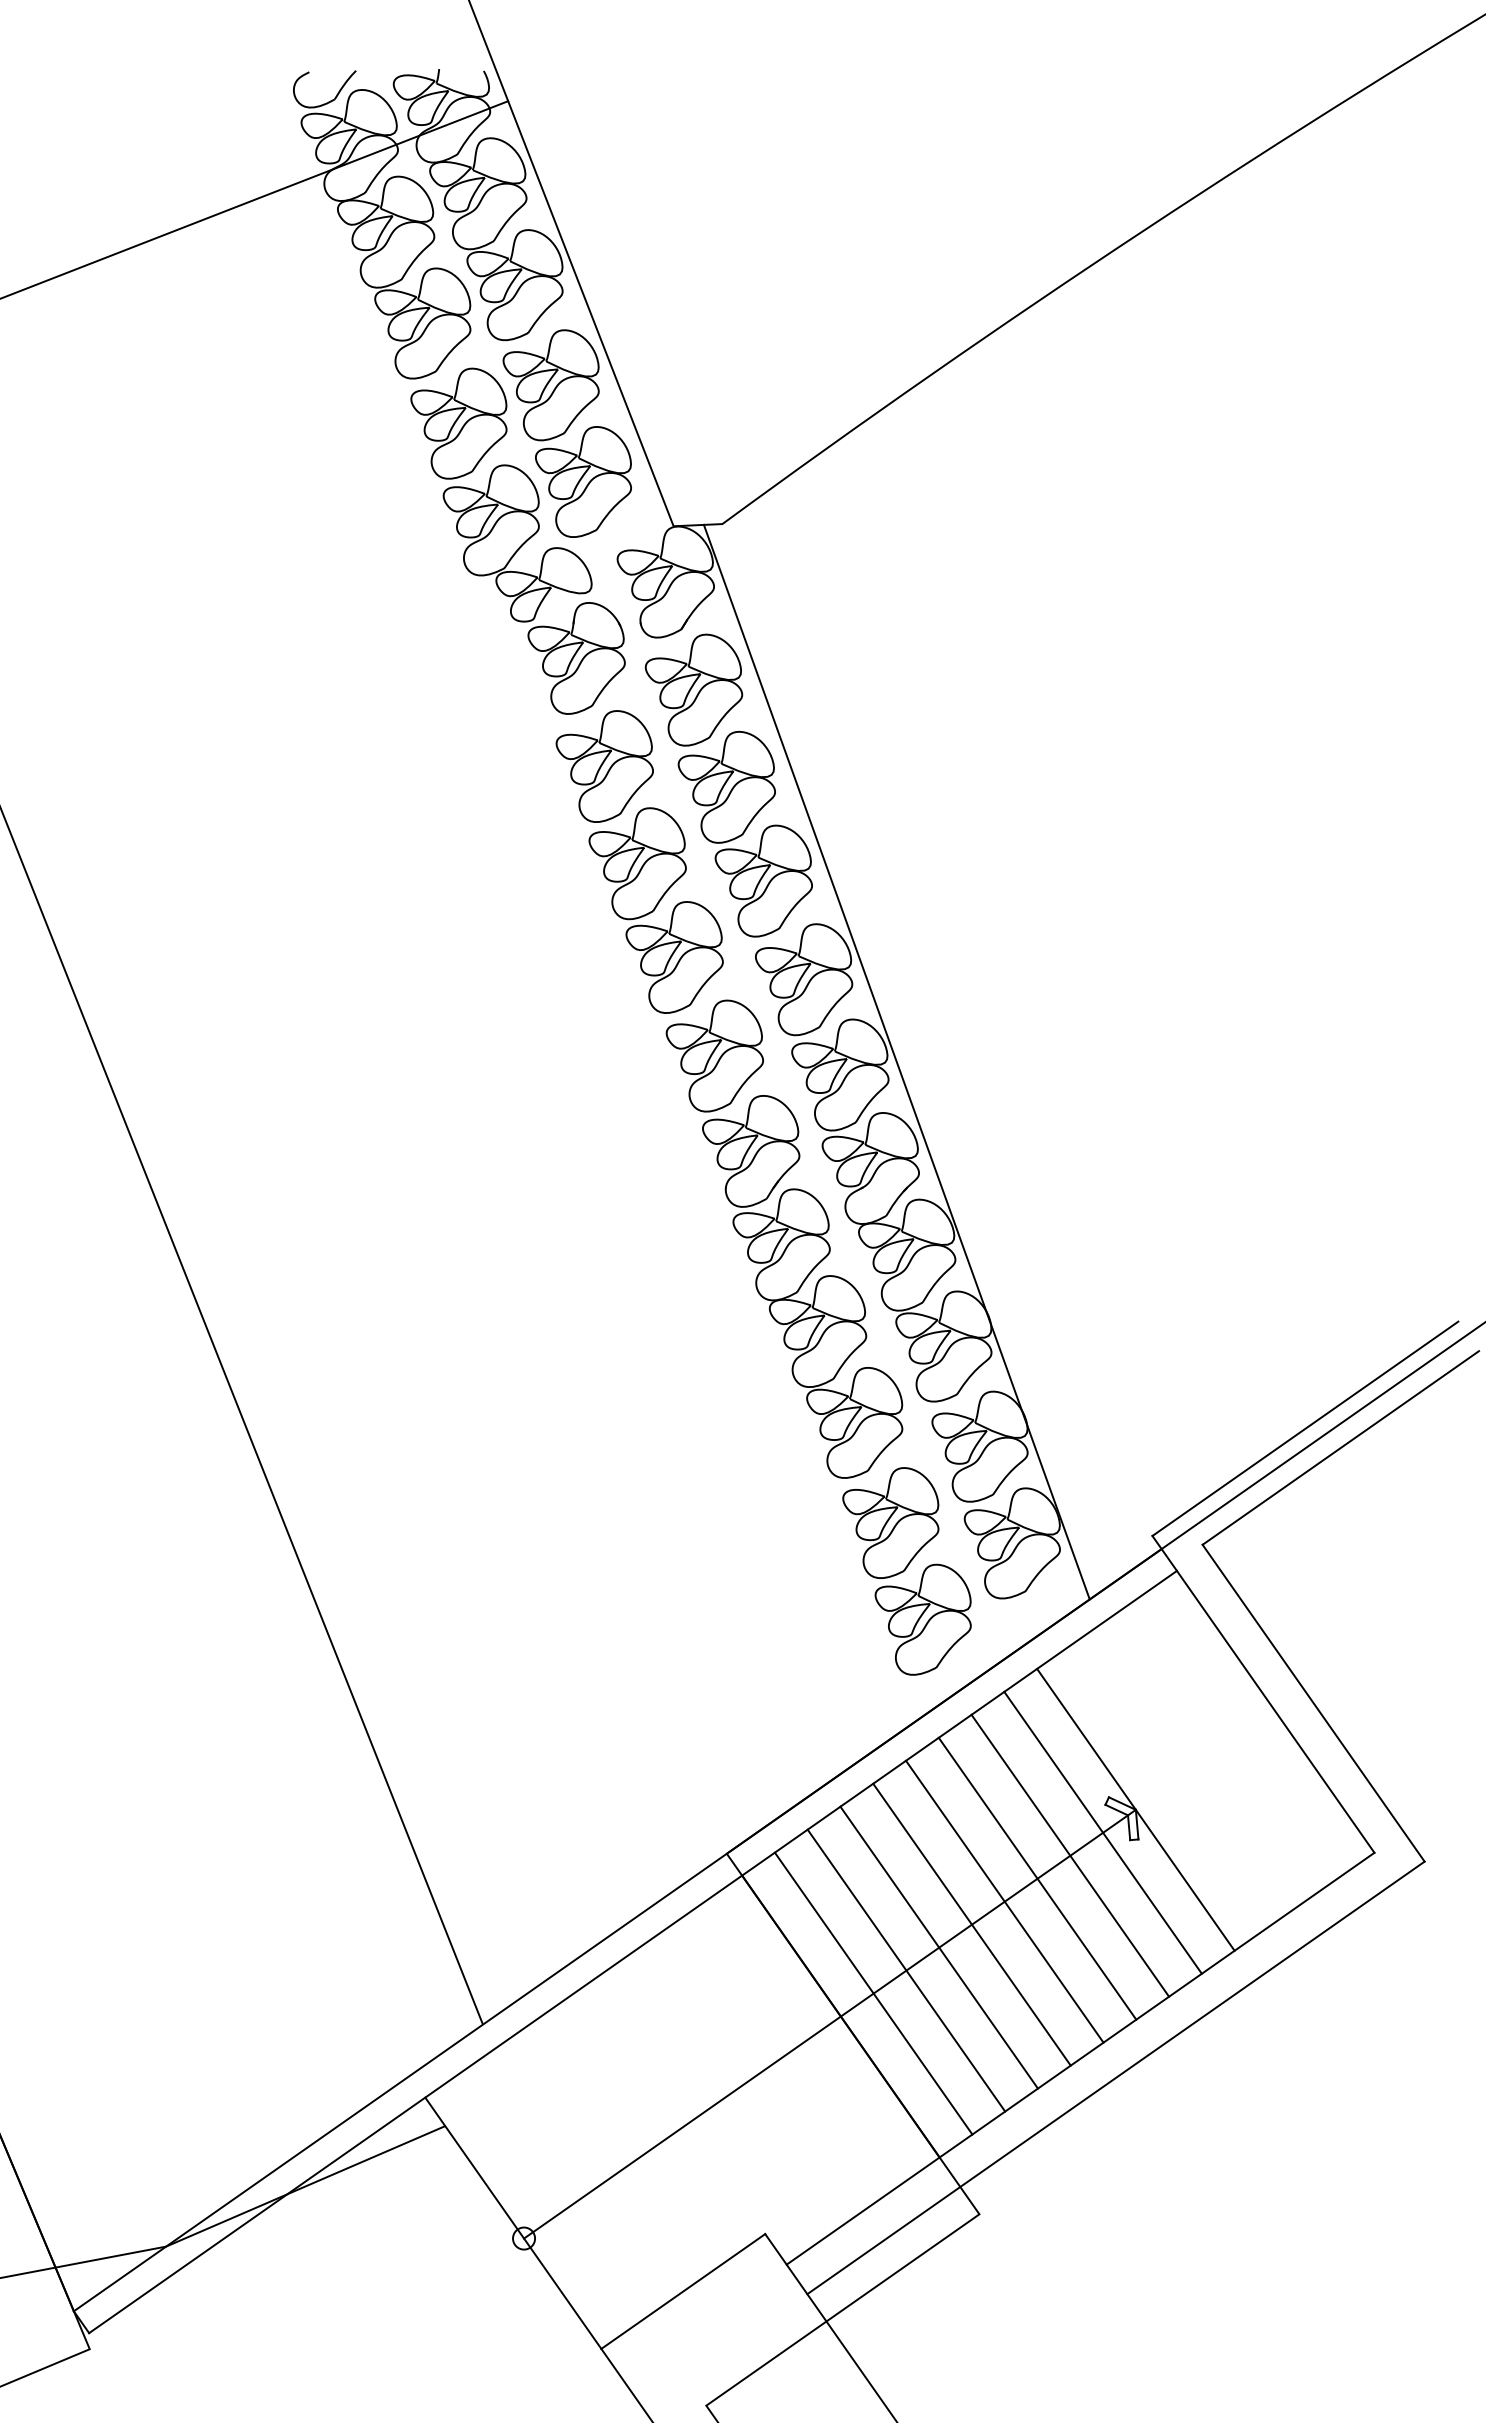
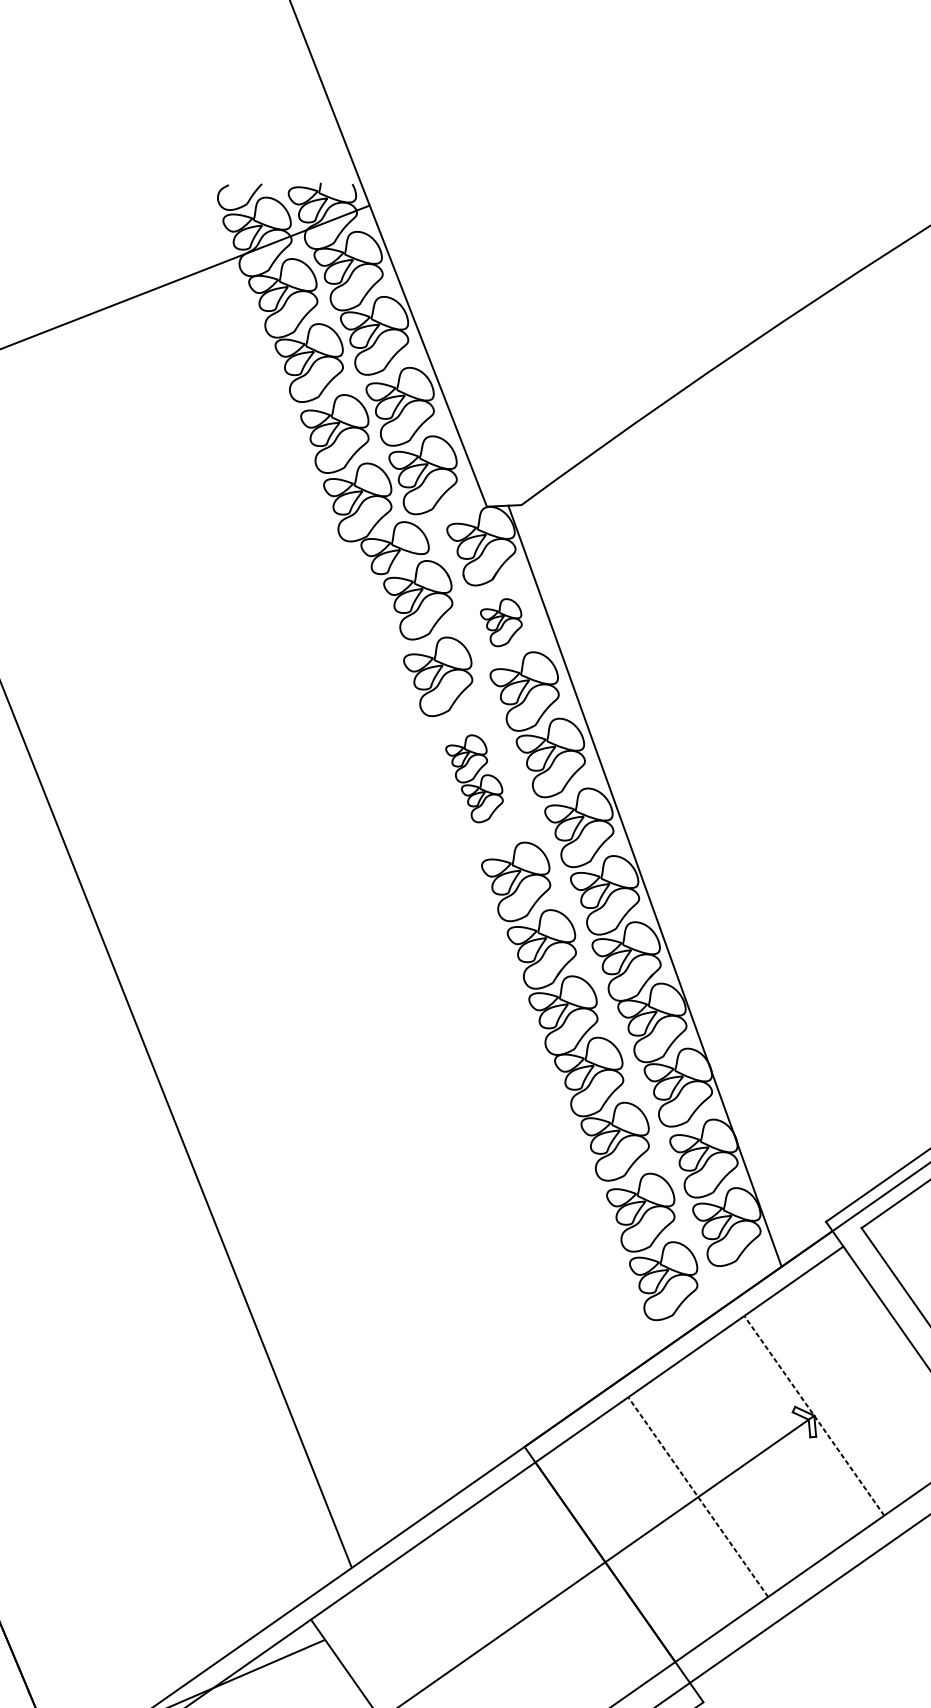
part: (693, 689) -> (500, 622), size x0.6
part: (655, 910) -> (474, 778), size x0.6
line: (1135, 1809) -> (814, 1415), solid -> dashed
line: (1102, 1832) -> (790, 1431), removed
line: (1070, 1855) -> (768, 1448), removed
line: (1037, 1878) -> (744, 1464), removed
line: (1004, 1901) -> (721, 1480), removed
line: (971, 1924) -> (697, 1497), solid -> dashed
line: (938, 1947) -> (674, 1513), removed
line: (906, 1970) -> (651, 1529), removed
line: (873, 1993) -> (628, 1545), removed

